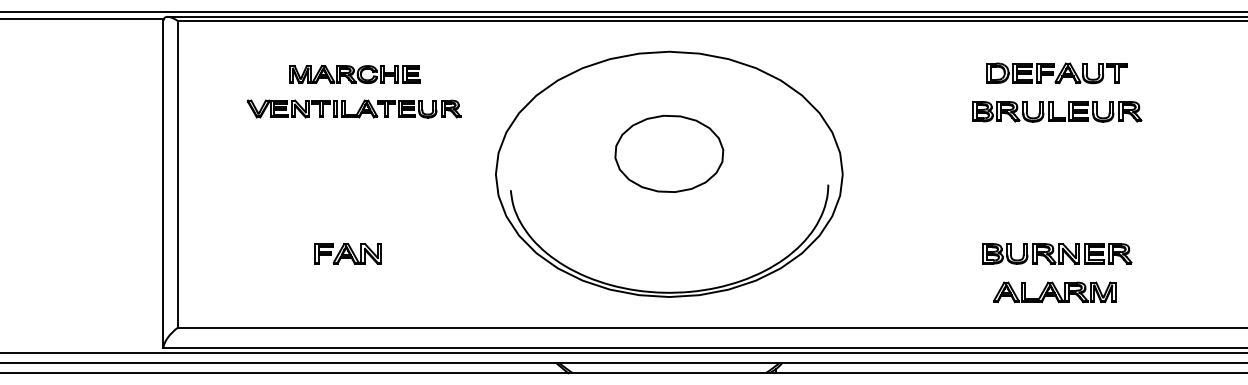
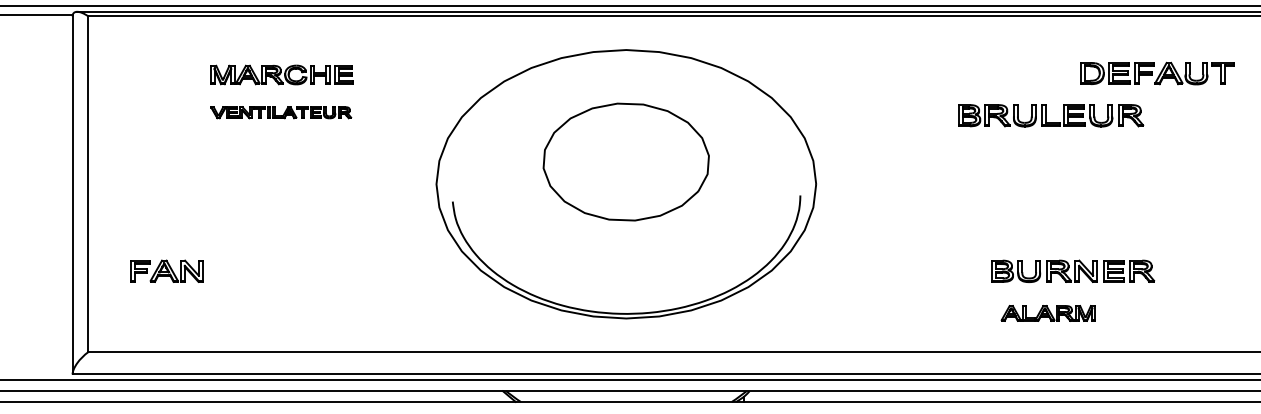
part: (1056, 73) -> (1156, 73), moved
part: (353, 108) -> (280, 112), size x0.6
part: (669, 153) -> (626, 161), size x1.4
part: (347, 253) -> (165, 270), moved
part: (1057, 253) -> (1073, 270), moved
part: (1054, 292) -> (1047, 313), size x0.7

